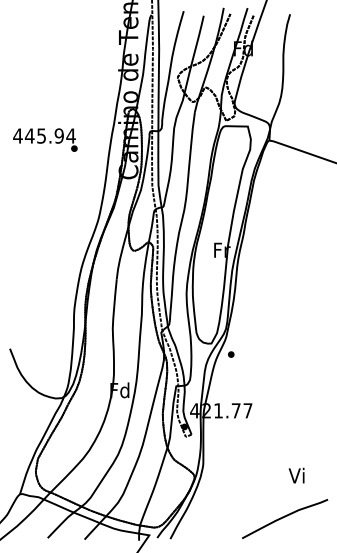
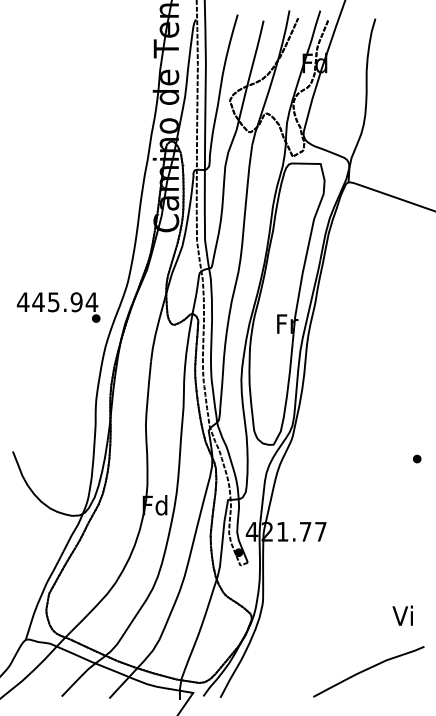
text: (45, 140) -> (58, 307), moved
part: (231, 354) -> (417, 458), moved
text: (296, 475) -> (402, 615), moved

